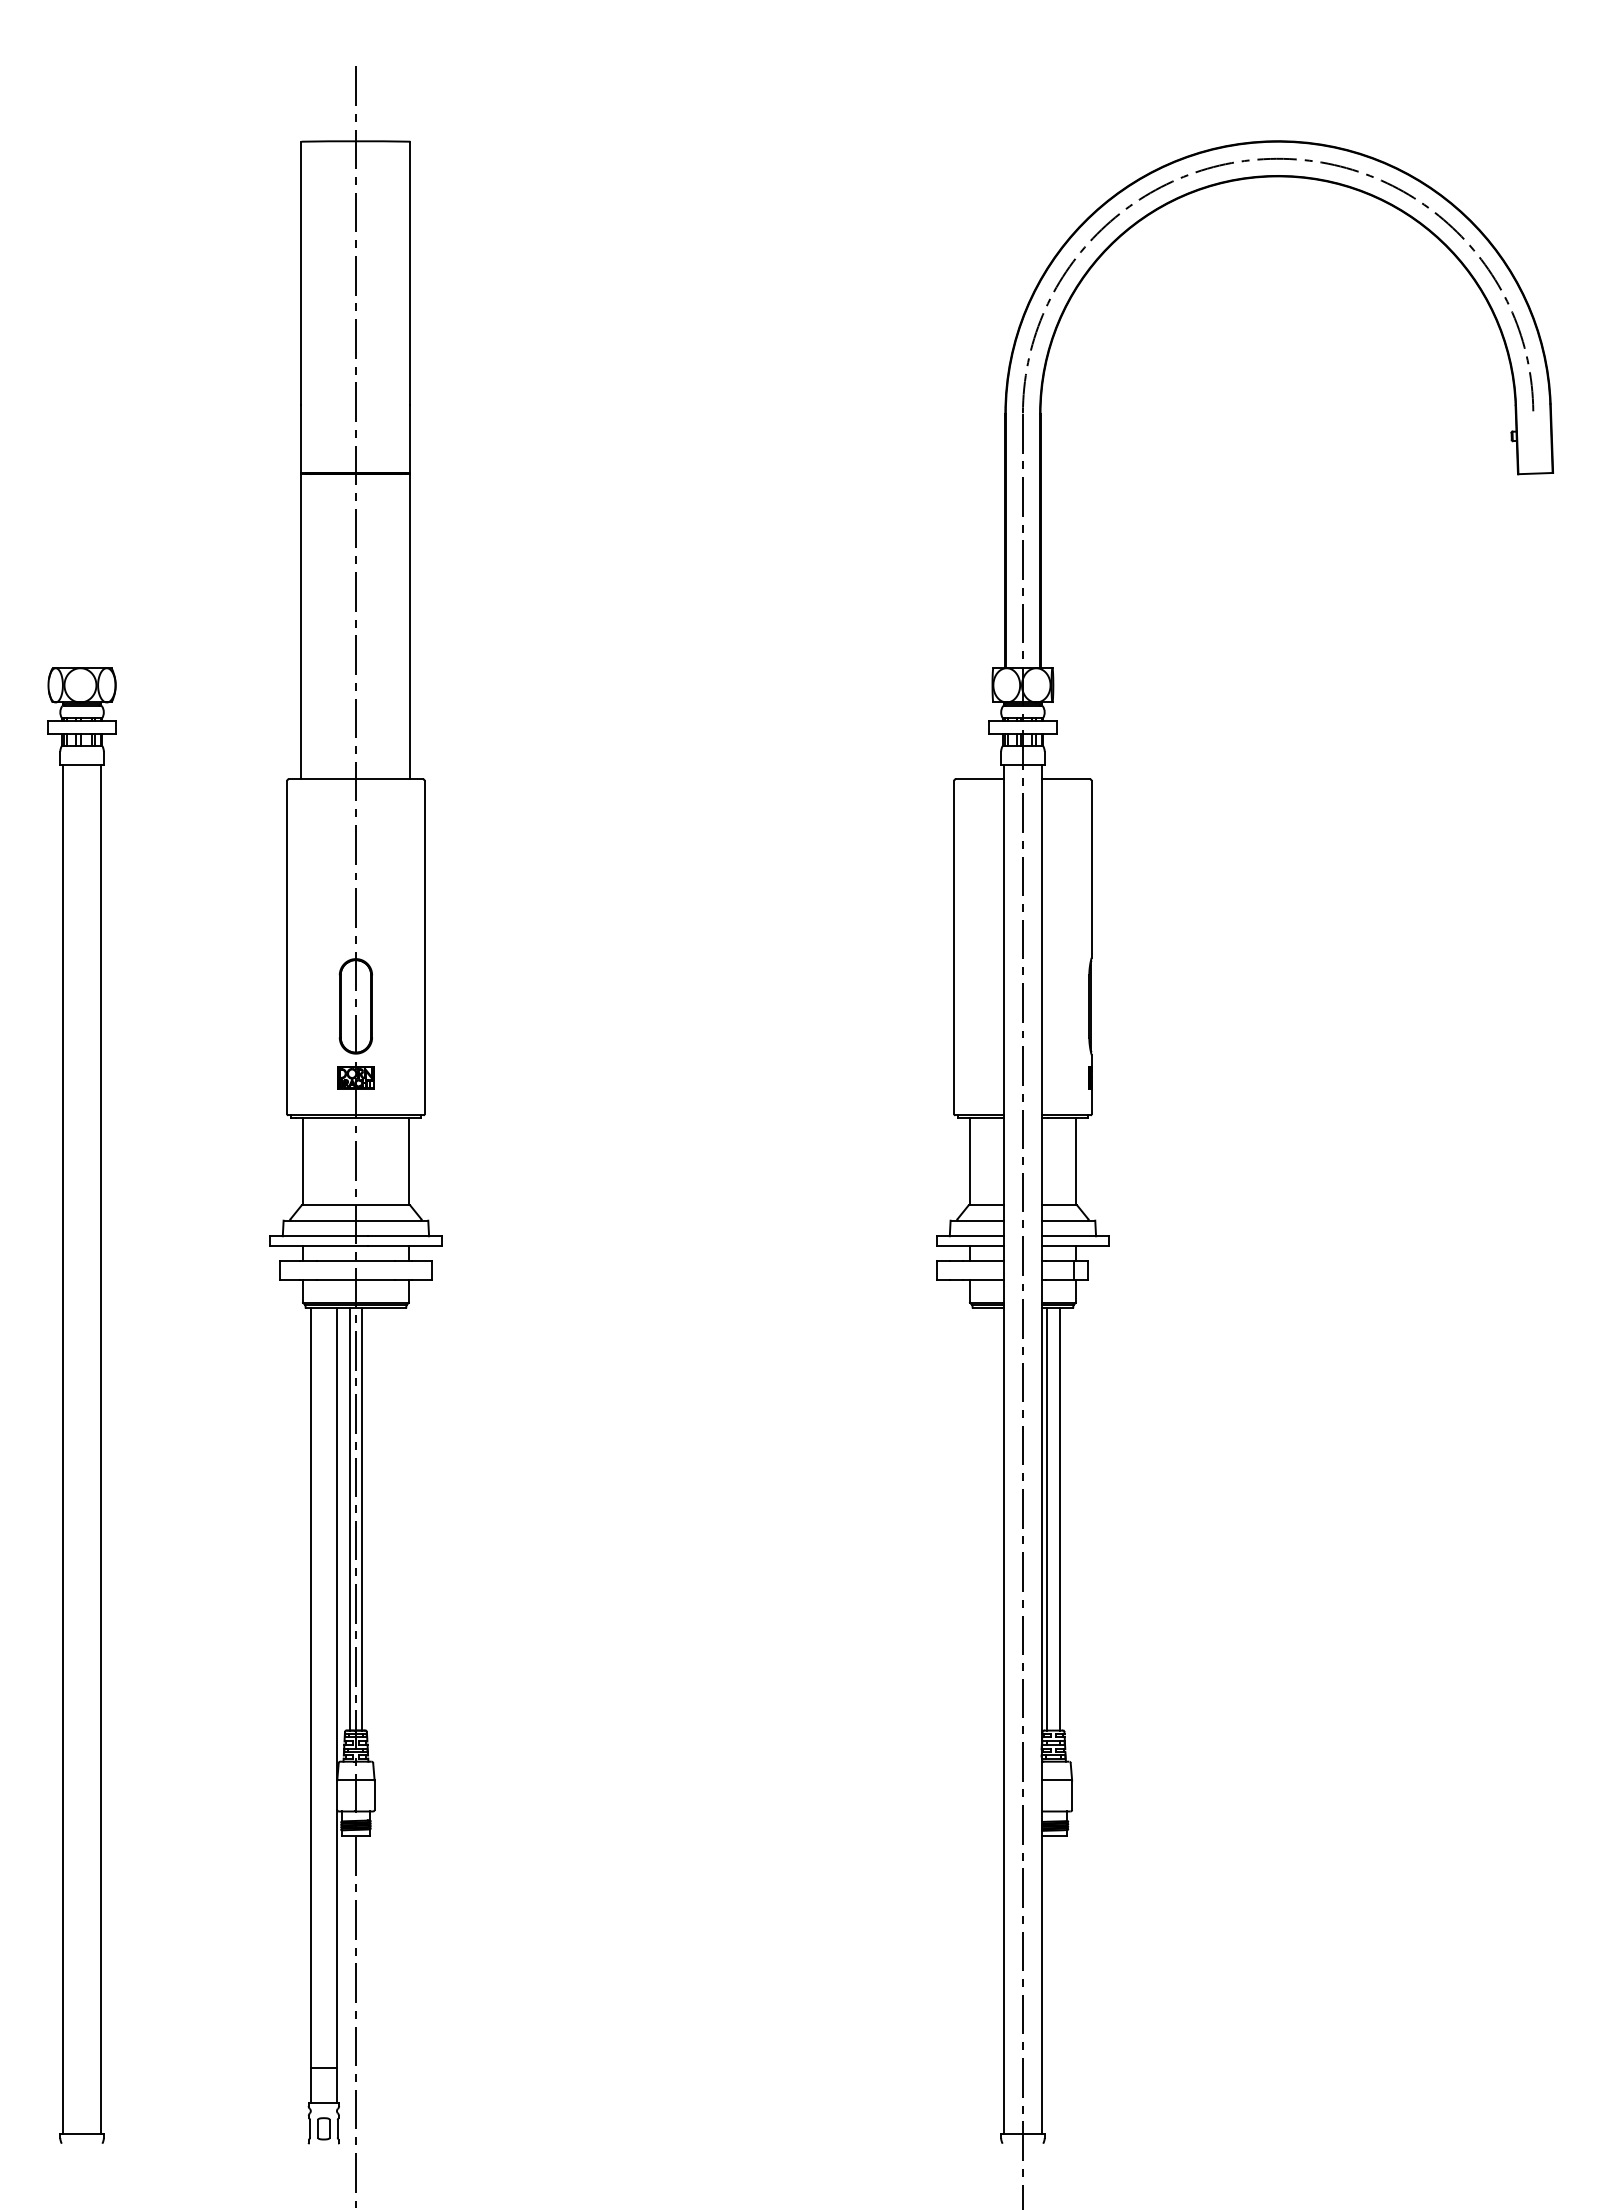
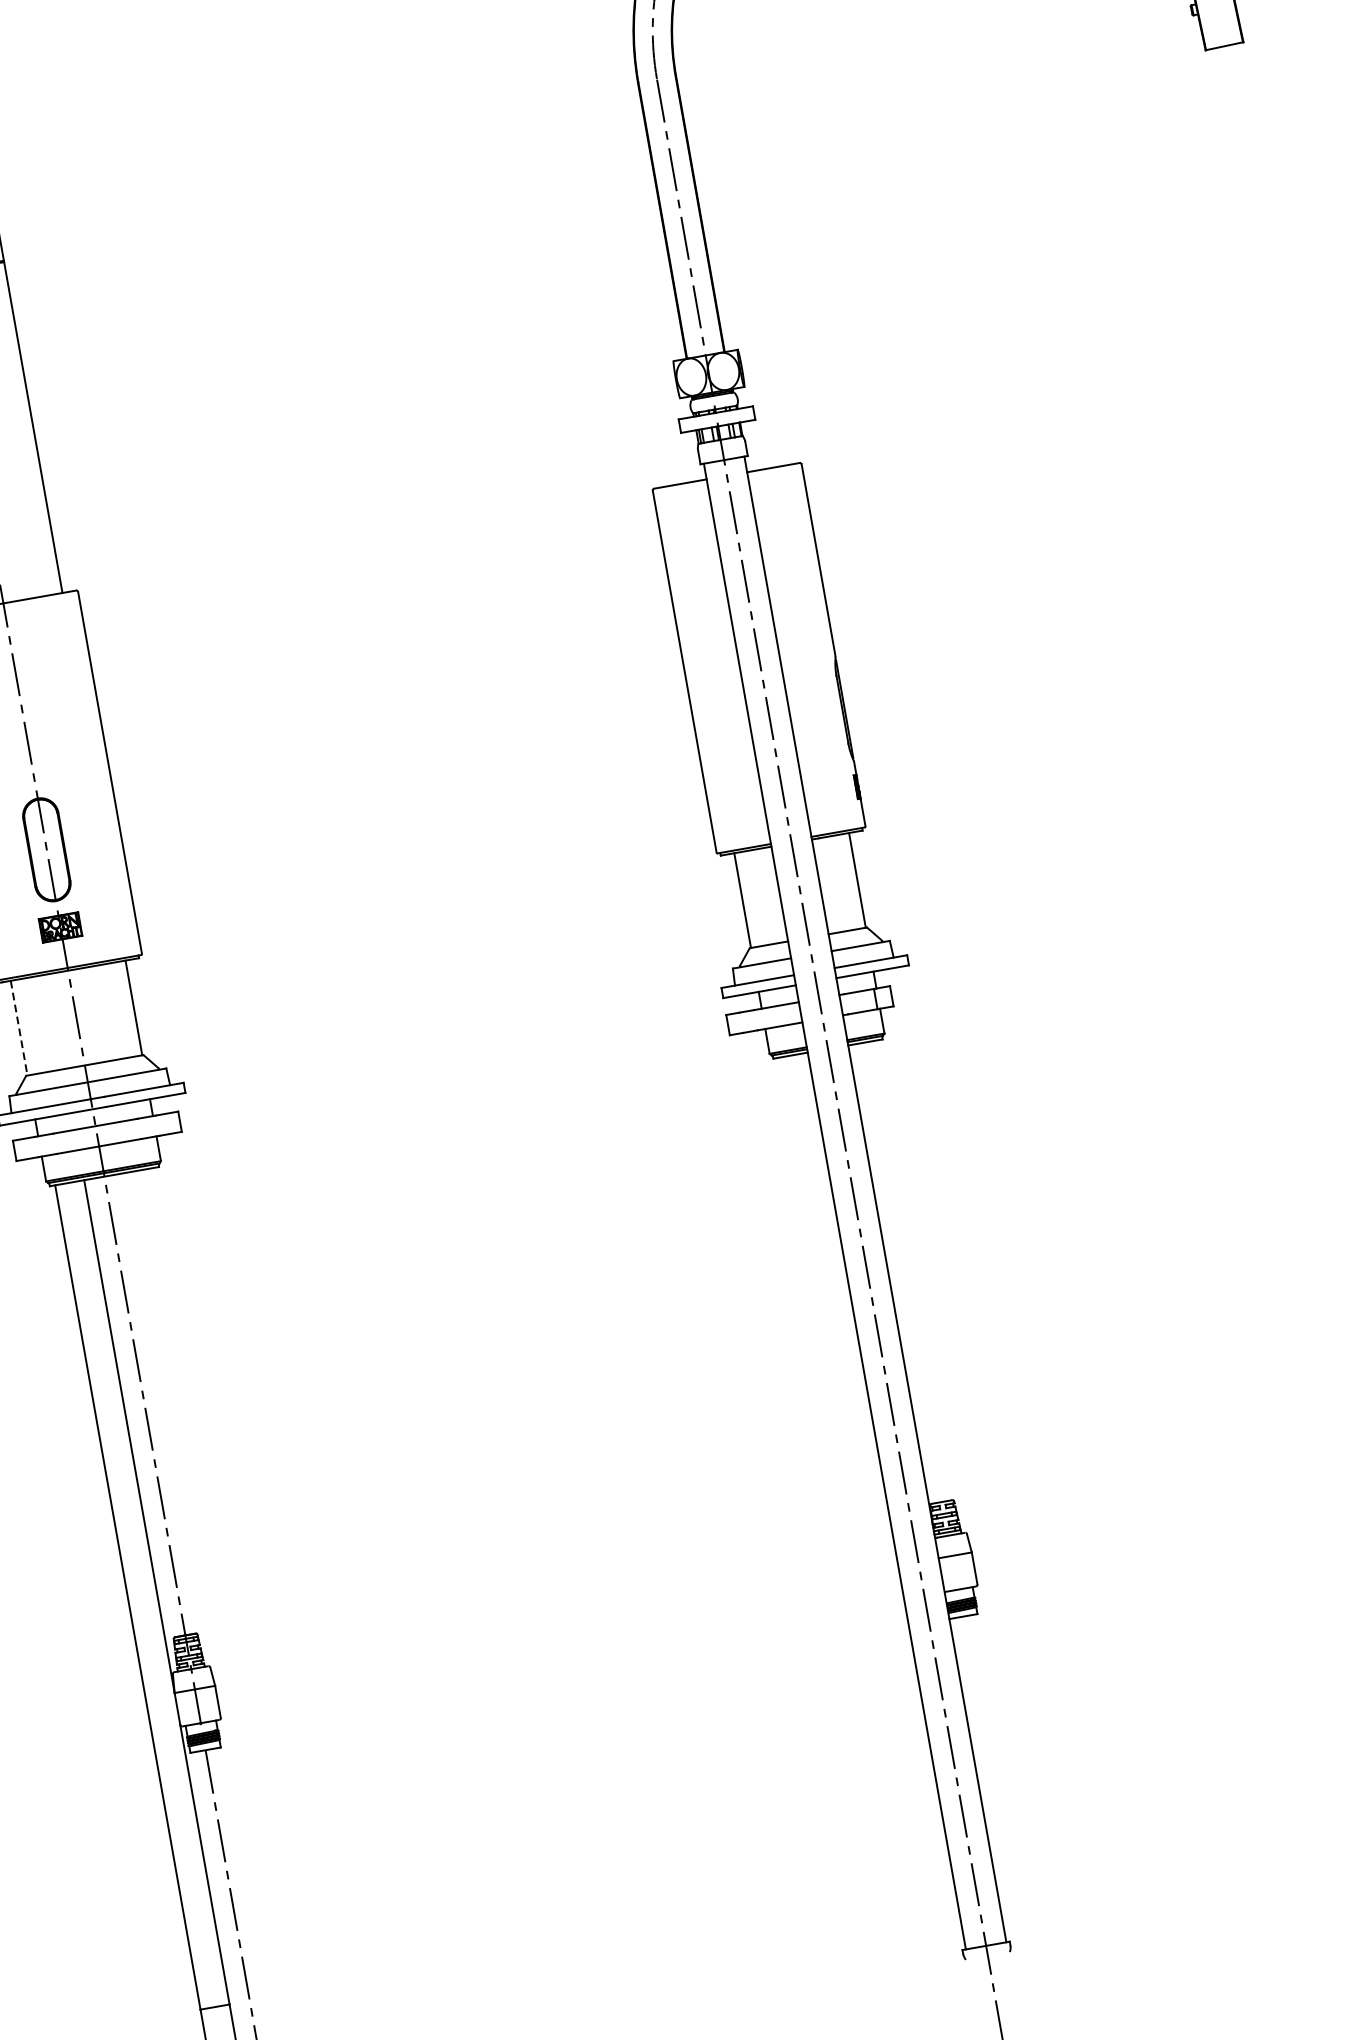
line: (303, 1161) -> (19, 1028), solid -> dashed
line: (349, 1518) -> (137, 1406), removed
line: (362, 1518) -> (151, 1404), removed
line: (1047, 1518) -> (894, 1273), removed
line: (1059, 1518) -> (908, 1270), removed

